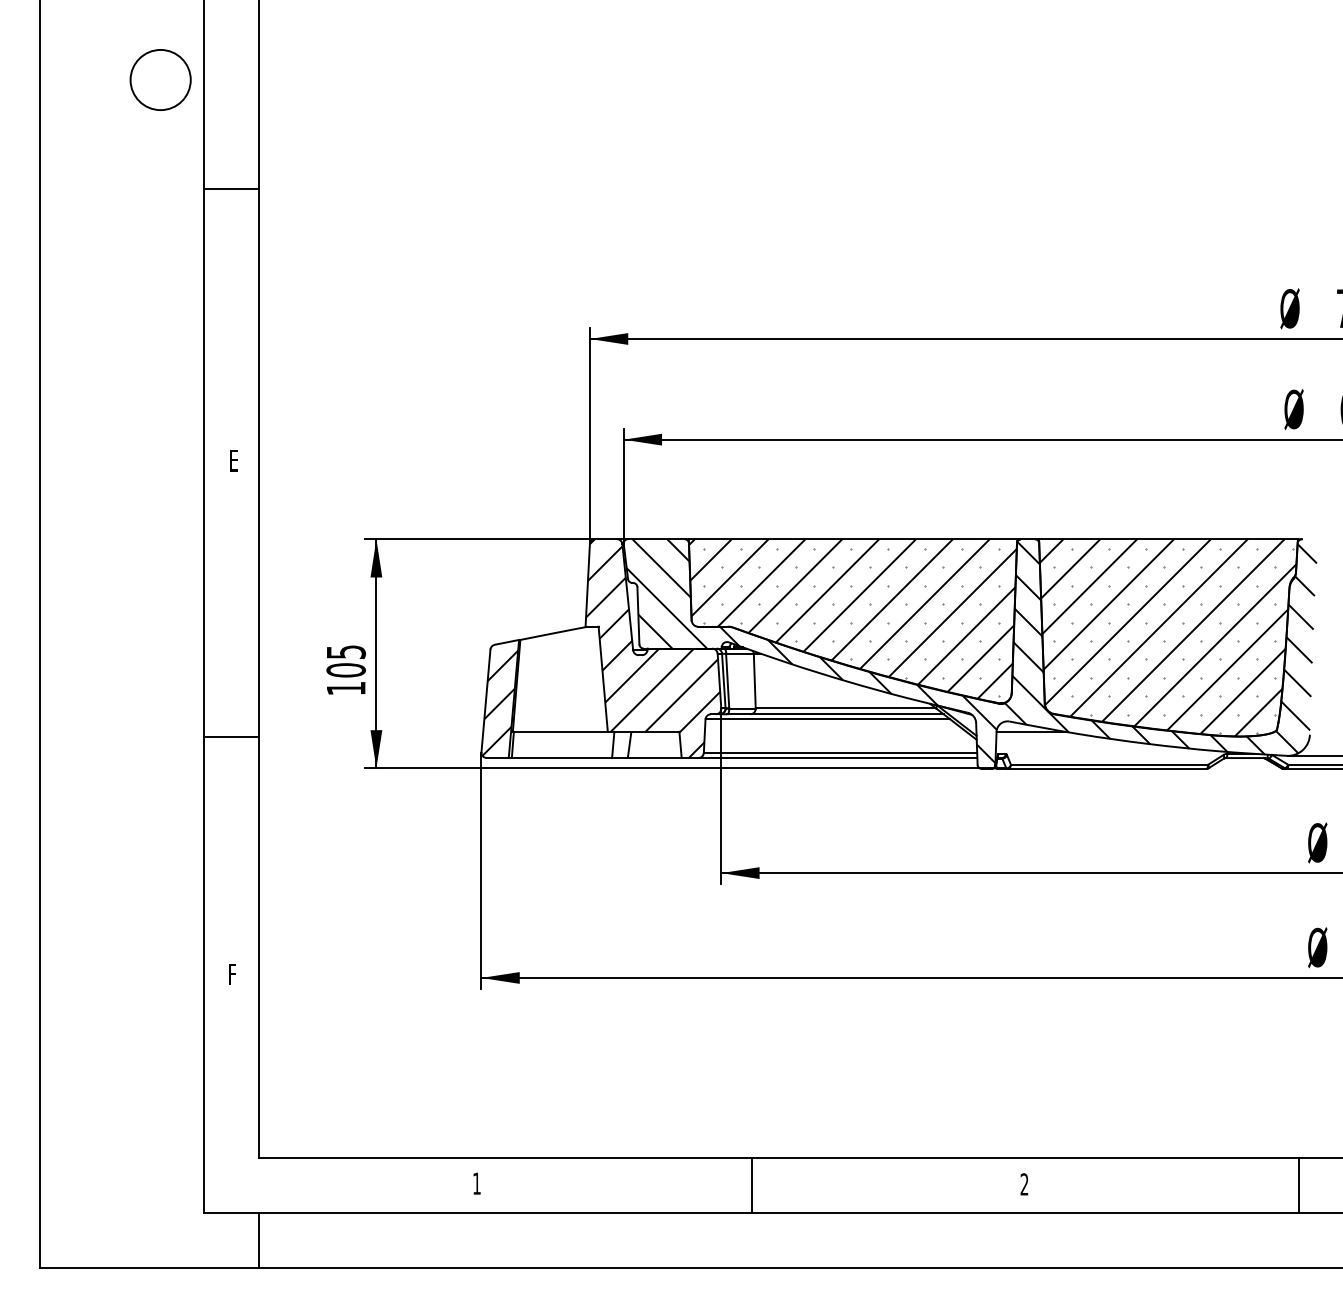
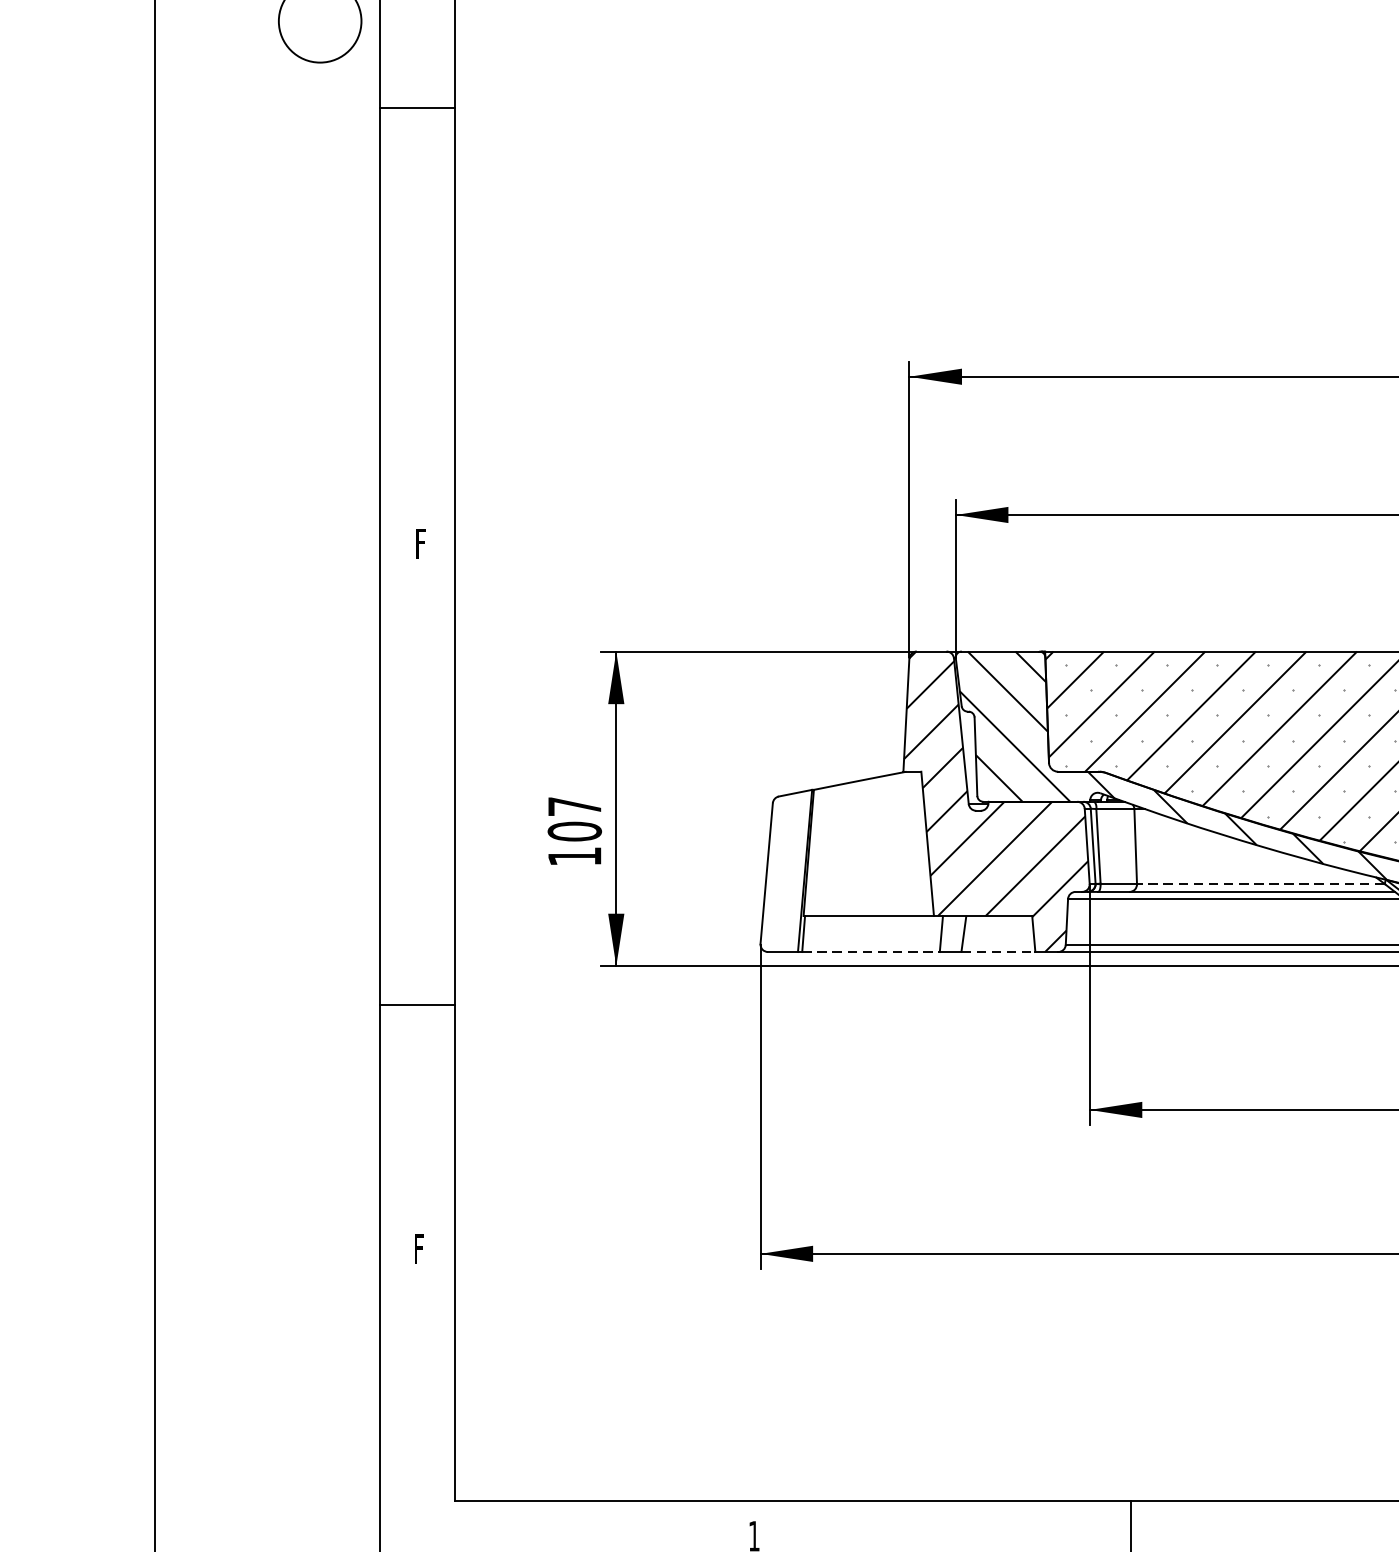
line: (231, 189) -> (417, 108), moved
text: (233, 460) -> (420, 543), E -> F
text: (346, 651) -> (575, 805), 105 -> 107
hatch: (500, 702) -> (786, 875), removed
line: (845, 708) -> (1260, 883), solid -> dashed
line: (231, 736) -> (417, 1004), moved
line: (562, 758) -> (871, 952), solid -> dashed
line: (654, 758) -> (998, 952), solid -> dashed

